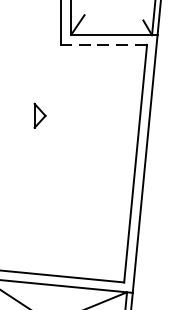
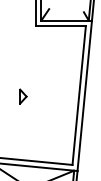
line: (103, 45) -> (60, 26), dashed -> solid
part: (40, 115) -> (23, 96), moved

